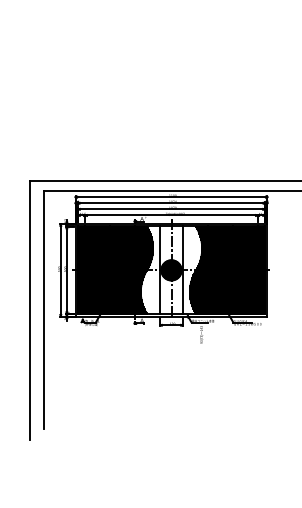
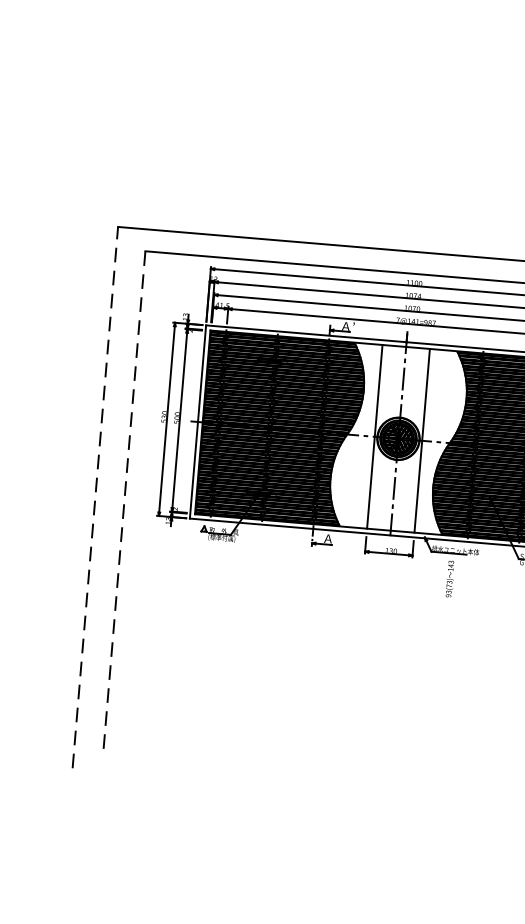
line: (29, 309) -> (94, 495), solid -> dashed
line: (43, 309) -> (124, 498), solid -> dashed

